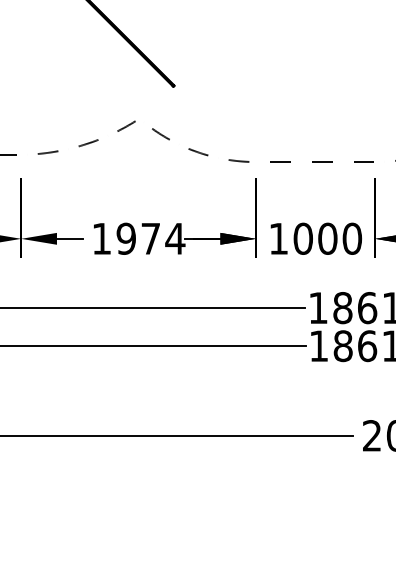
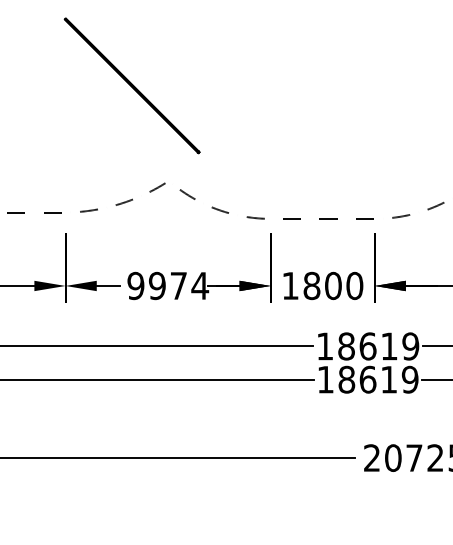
text: (101, 238) -> (135, 285), 1974 -> 9974
text: (302, 238) -> (311, 285), 1000 -> 1800

